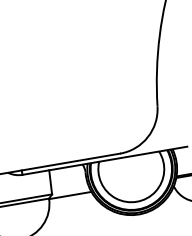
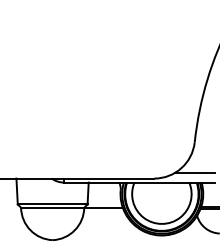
line: (163, 139) -> (195, 172), added

